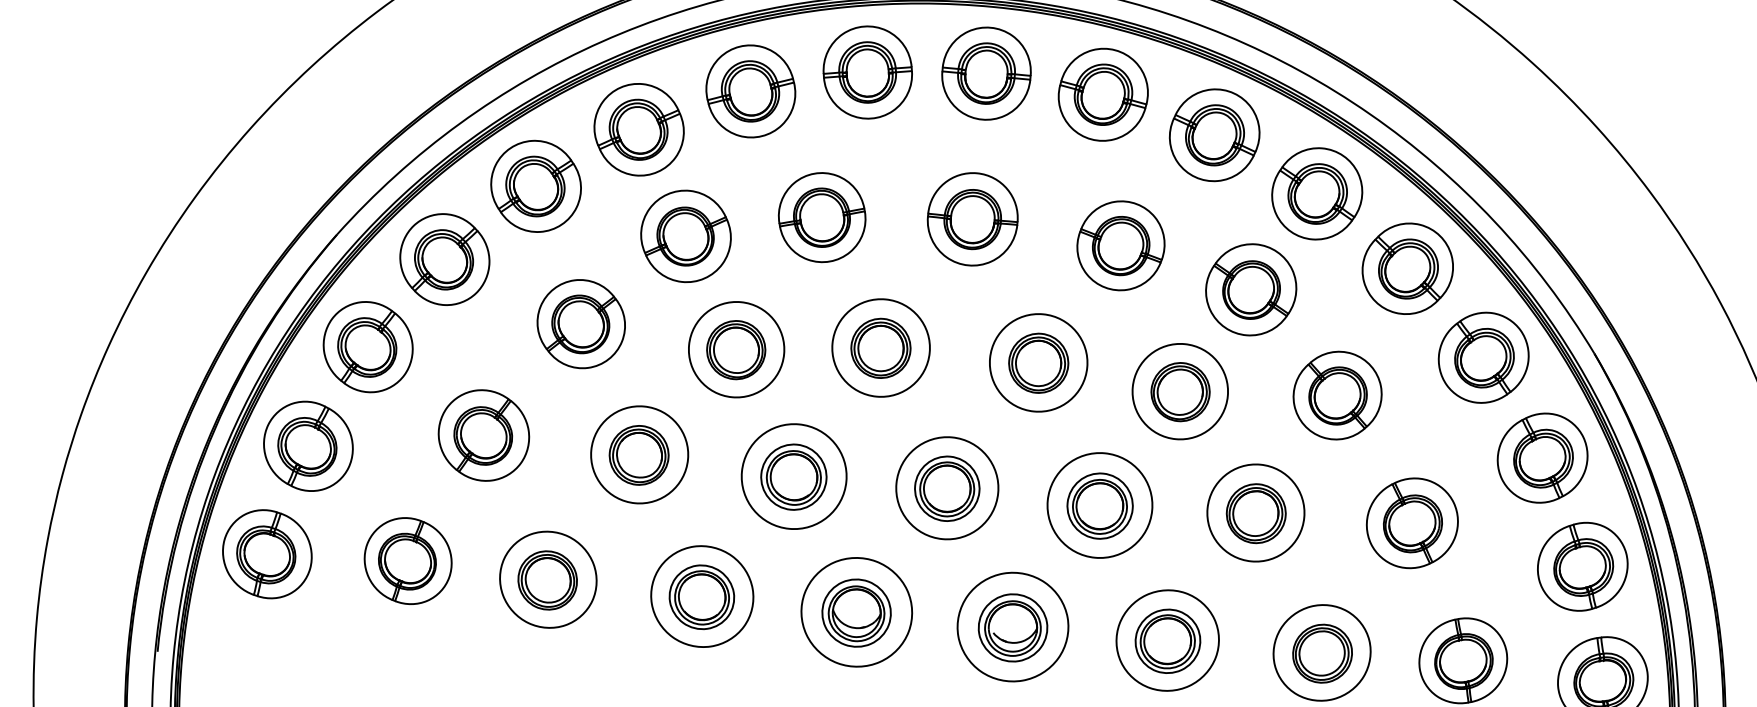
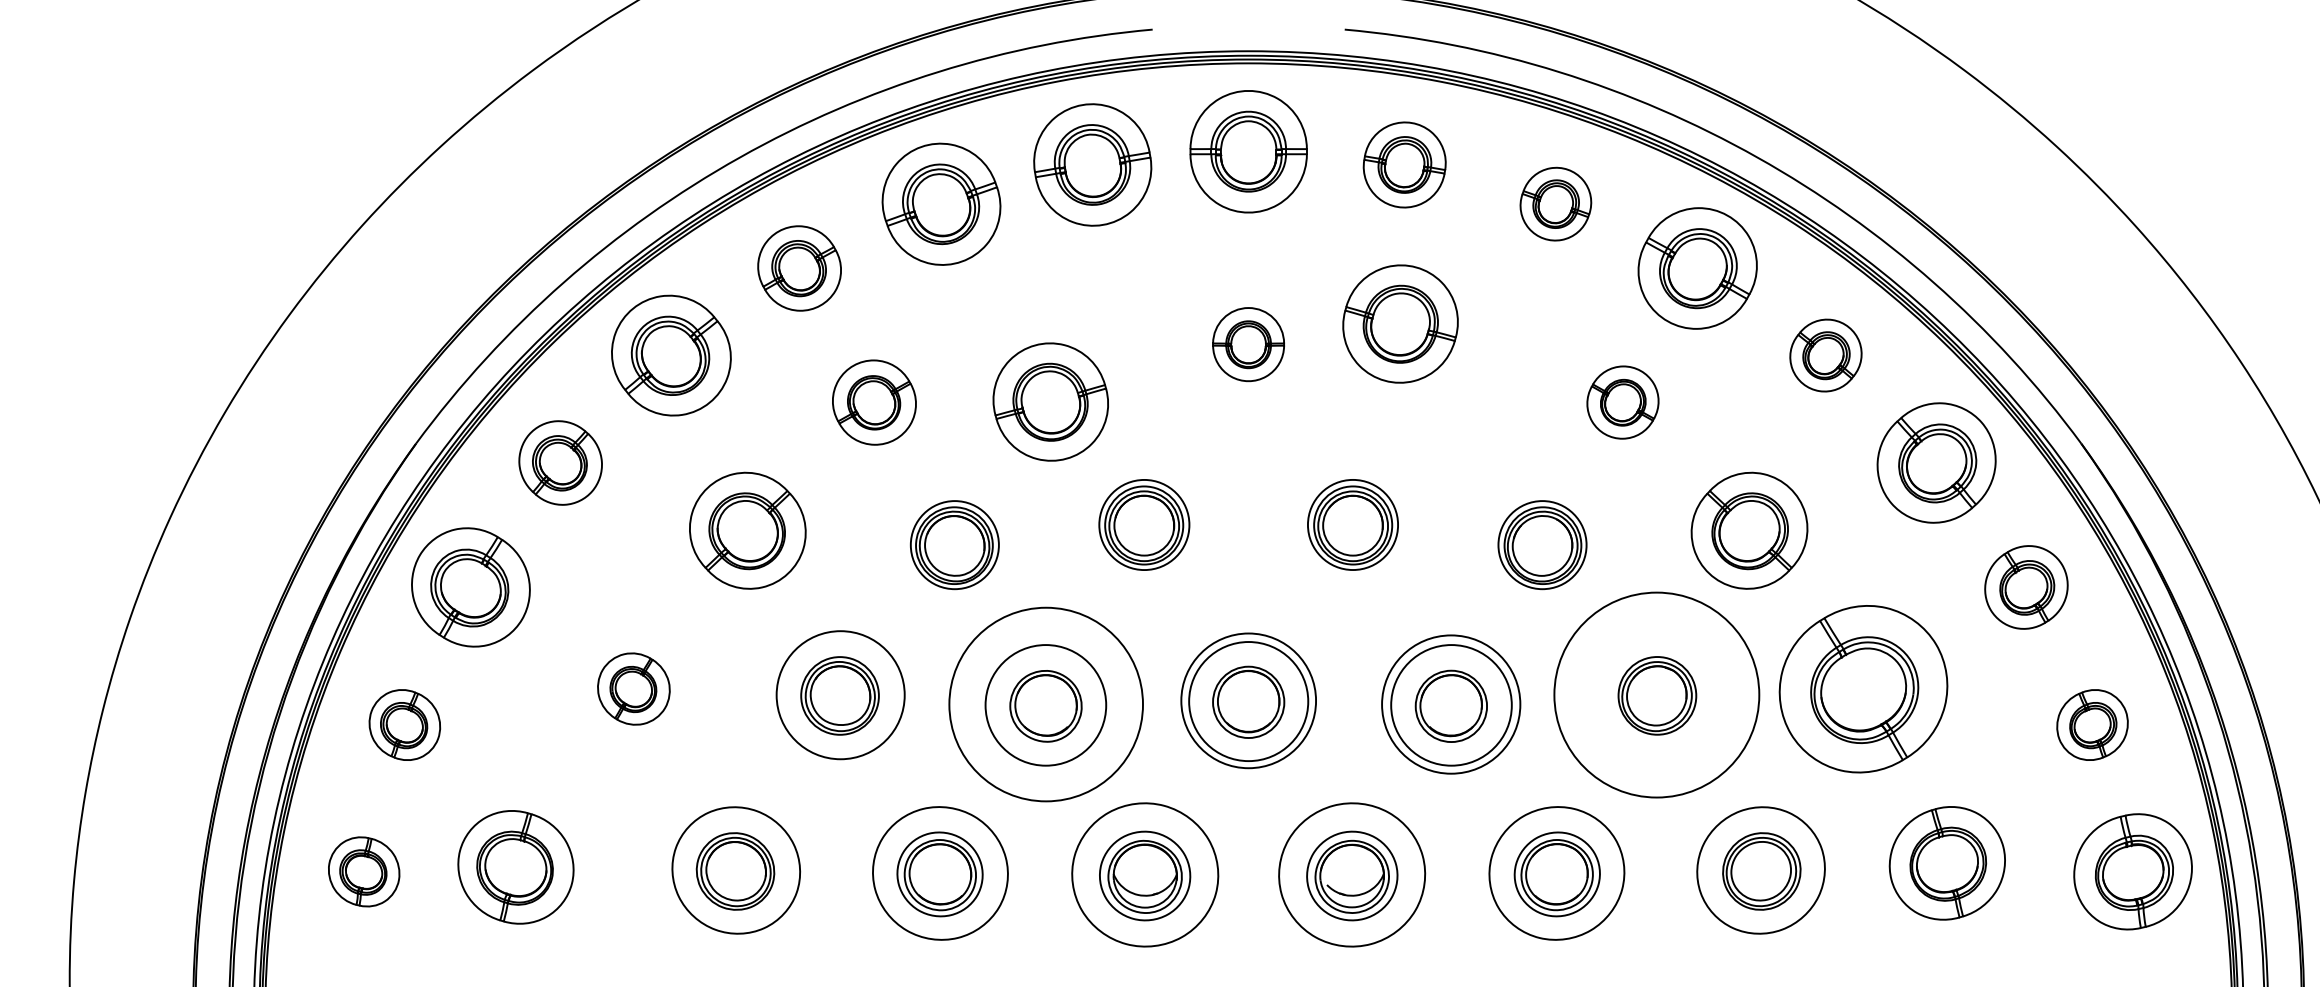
part: (1103, 94) -> (1404, 164), size x0.7
part: (639, 129) -> (799, 268), size x0.7
part: (1214, 134) -> (1555, 203), size x0.6
part: (821, 217) -> (1050, 401), moved
part: (972, 219) -> (1248, 344), size x0.6
part: (686, 236) -> (874, 402), size x0.7
part: (1120, 245) -> (1400, 323), moved
part: (444, 259) -> (560, 462), size x0.7
part: (1407, 268) -> (1825, 355), size x0.6
part: (1250, 289) -> (1622, 402), size x0.6
circle: (881, 347) -> (1144, 524), size x0.7
circle: (736, 349) -> (954, 545), size x0.7
circle: (1038, 362) -> (1352, 524), size x0.7
circle: (1180, 391) -> (1542, 545), size x0.7
part: (483, 435) -> (633, 688), size x0.6
part: (308, 445) -> (404, 724), size x0.6
part: (1542, 458) -> (2026, 587), size x0.7
circle: (794, 476) -> (1046, 704), size x1.4
circle: (793, 477) -> (1045, 705), size x1.4
circle: (947, 488) -> (1248, 701), size x1.4
circle: (1100, 506) -> (1451, 705), size x1.4
circle: (1255, 513) -> (1656, 695), size x1.6
part: (1412, 522) -> (1863, 688), size x1.4
part: (266, 553) -> (363, 871), size x0.6
part: (407, 561) -> (515, 867), moved
part: (1582, 566) -> (2092, 724), size x0.6

